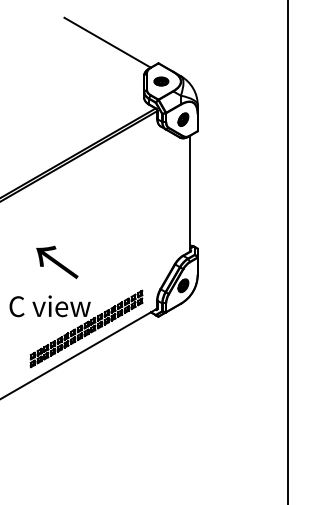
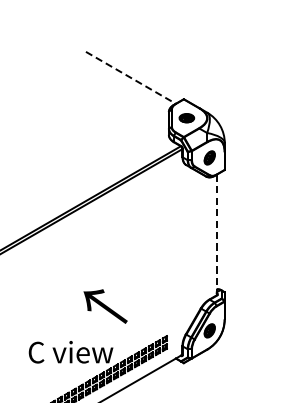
line: (107, 42) -> (130, 77), solid -> dashed
line: (190, 193) -> (217, 234), solid -> dashed
text: (57, 261) -> (105, 305), moved

